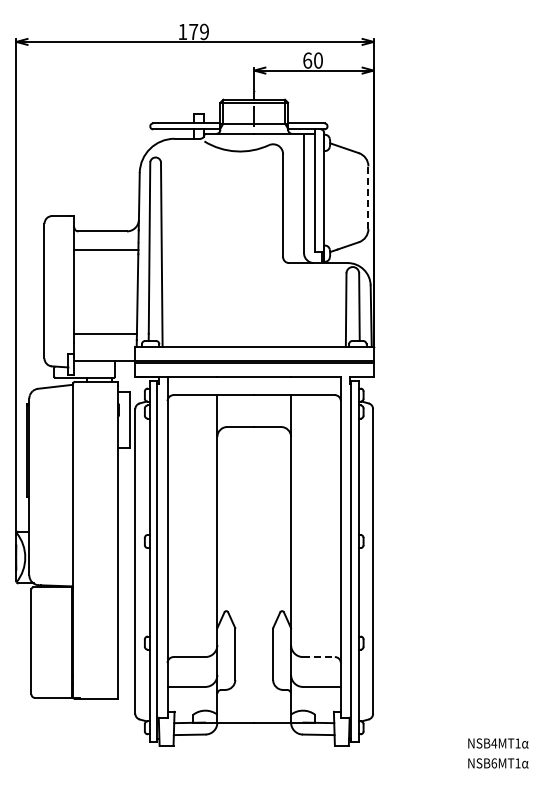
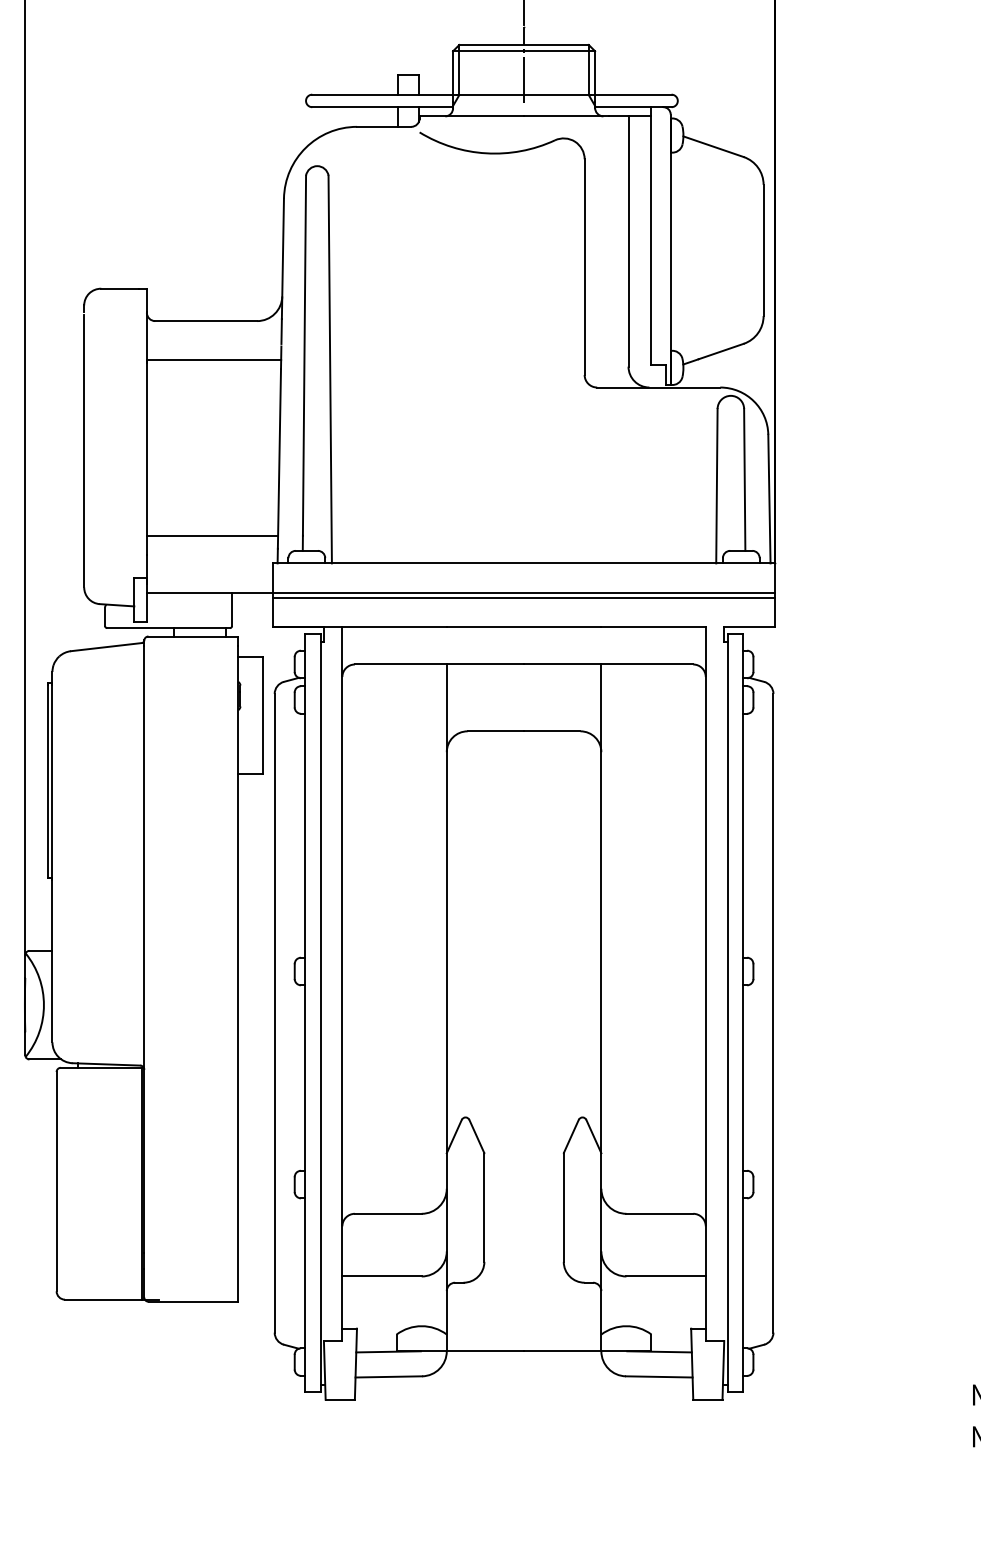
line: (368, 197) -> (763, 250), dashed -> solid
line: (318, 657) -> (658, 1214), dashed -> solid

